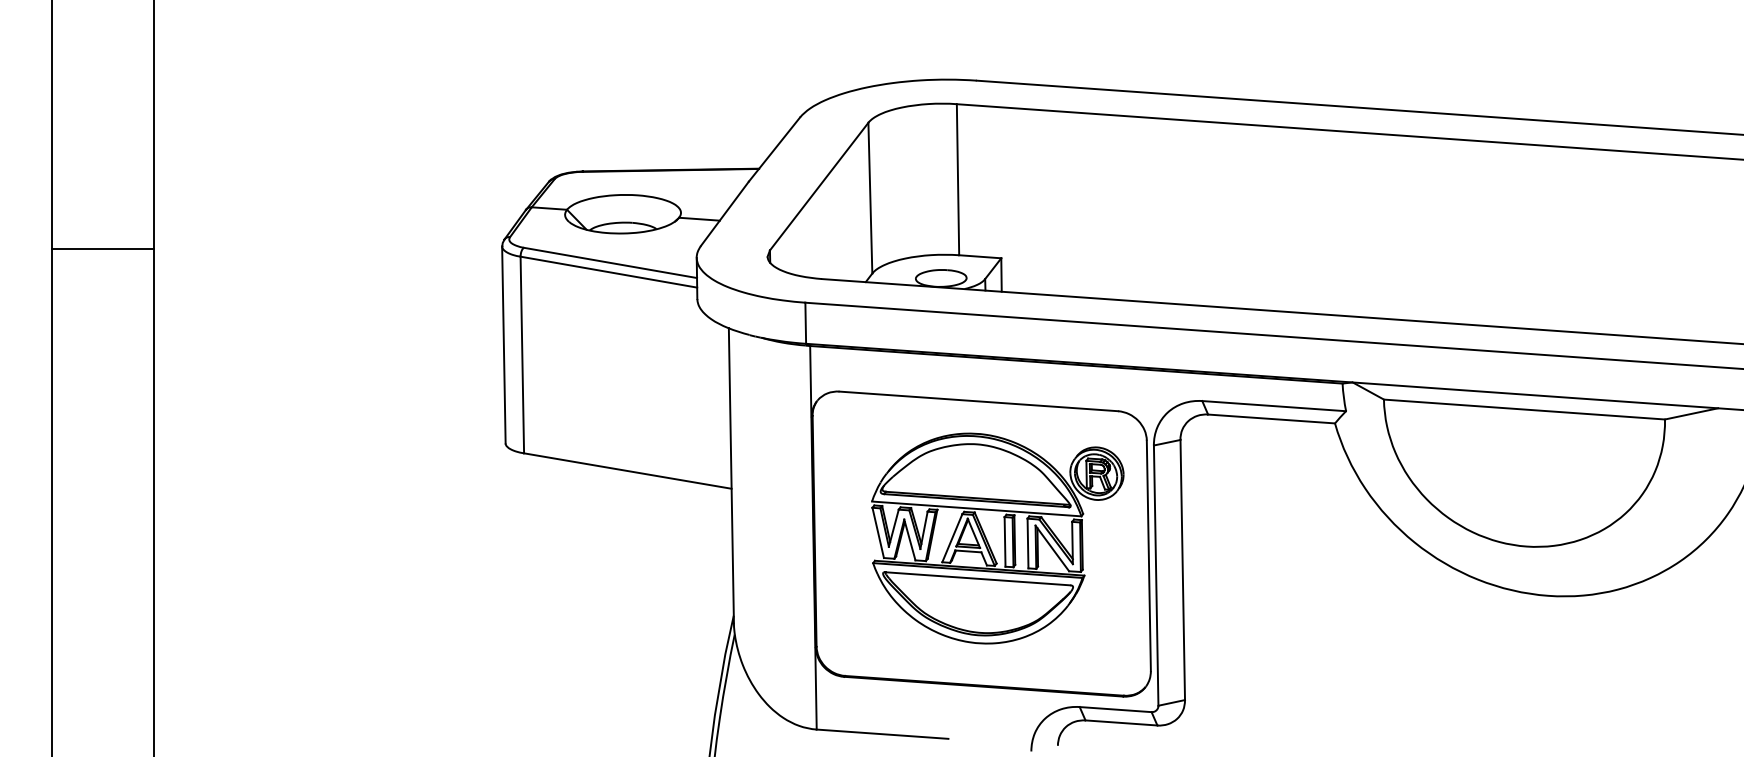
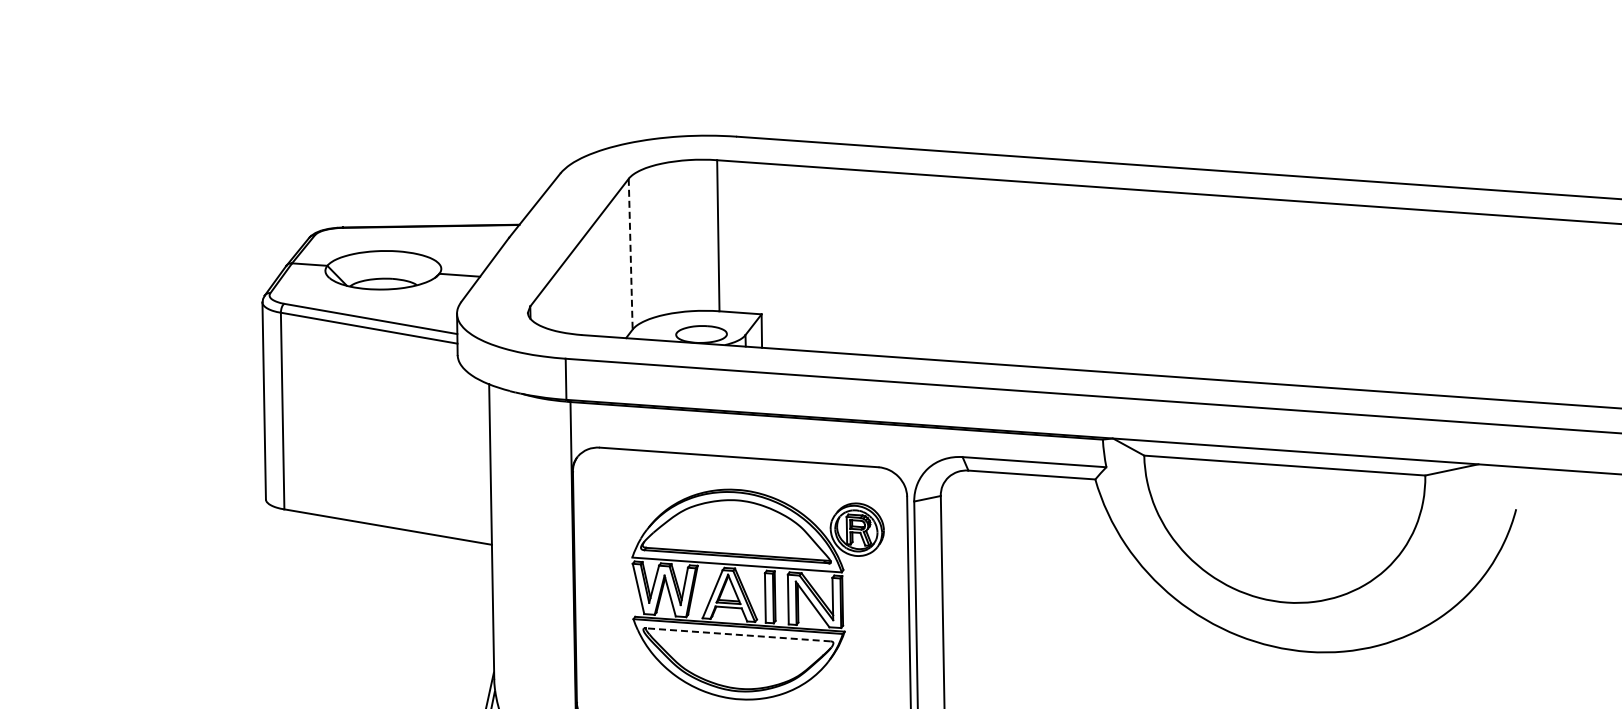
line: (870, 198) -> (630, 254), solid -> dashed
line: (977, 578) -> (737, 634), solid -> dashed

